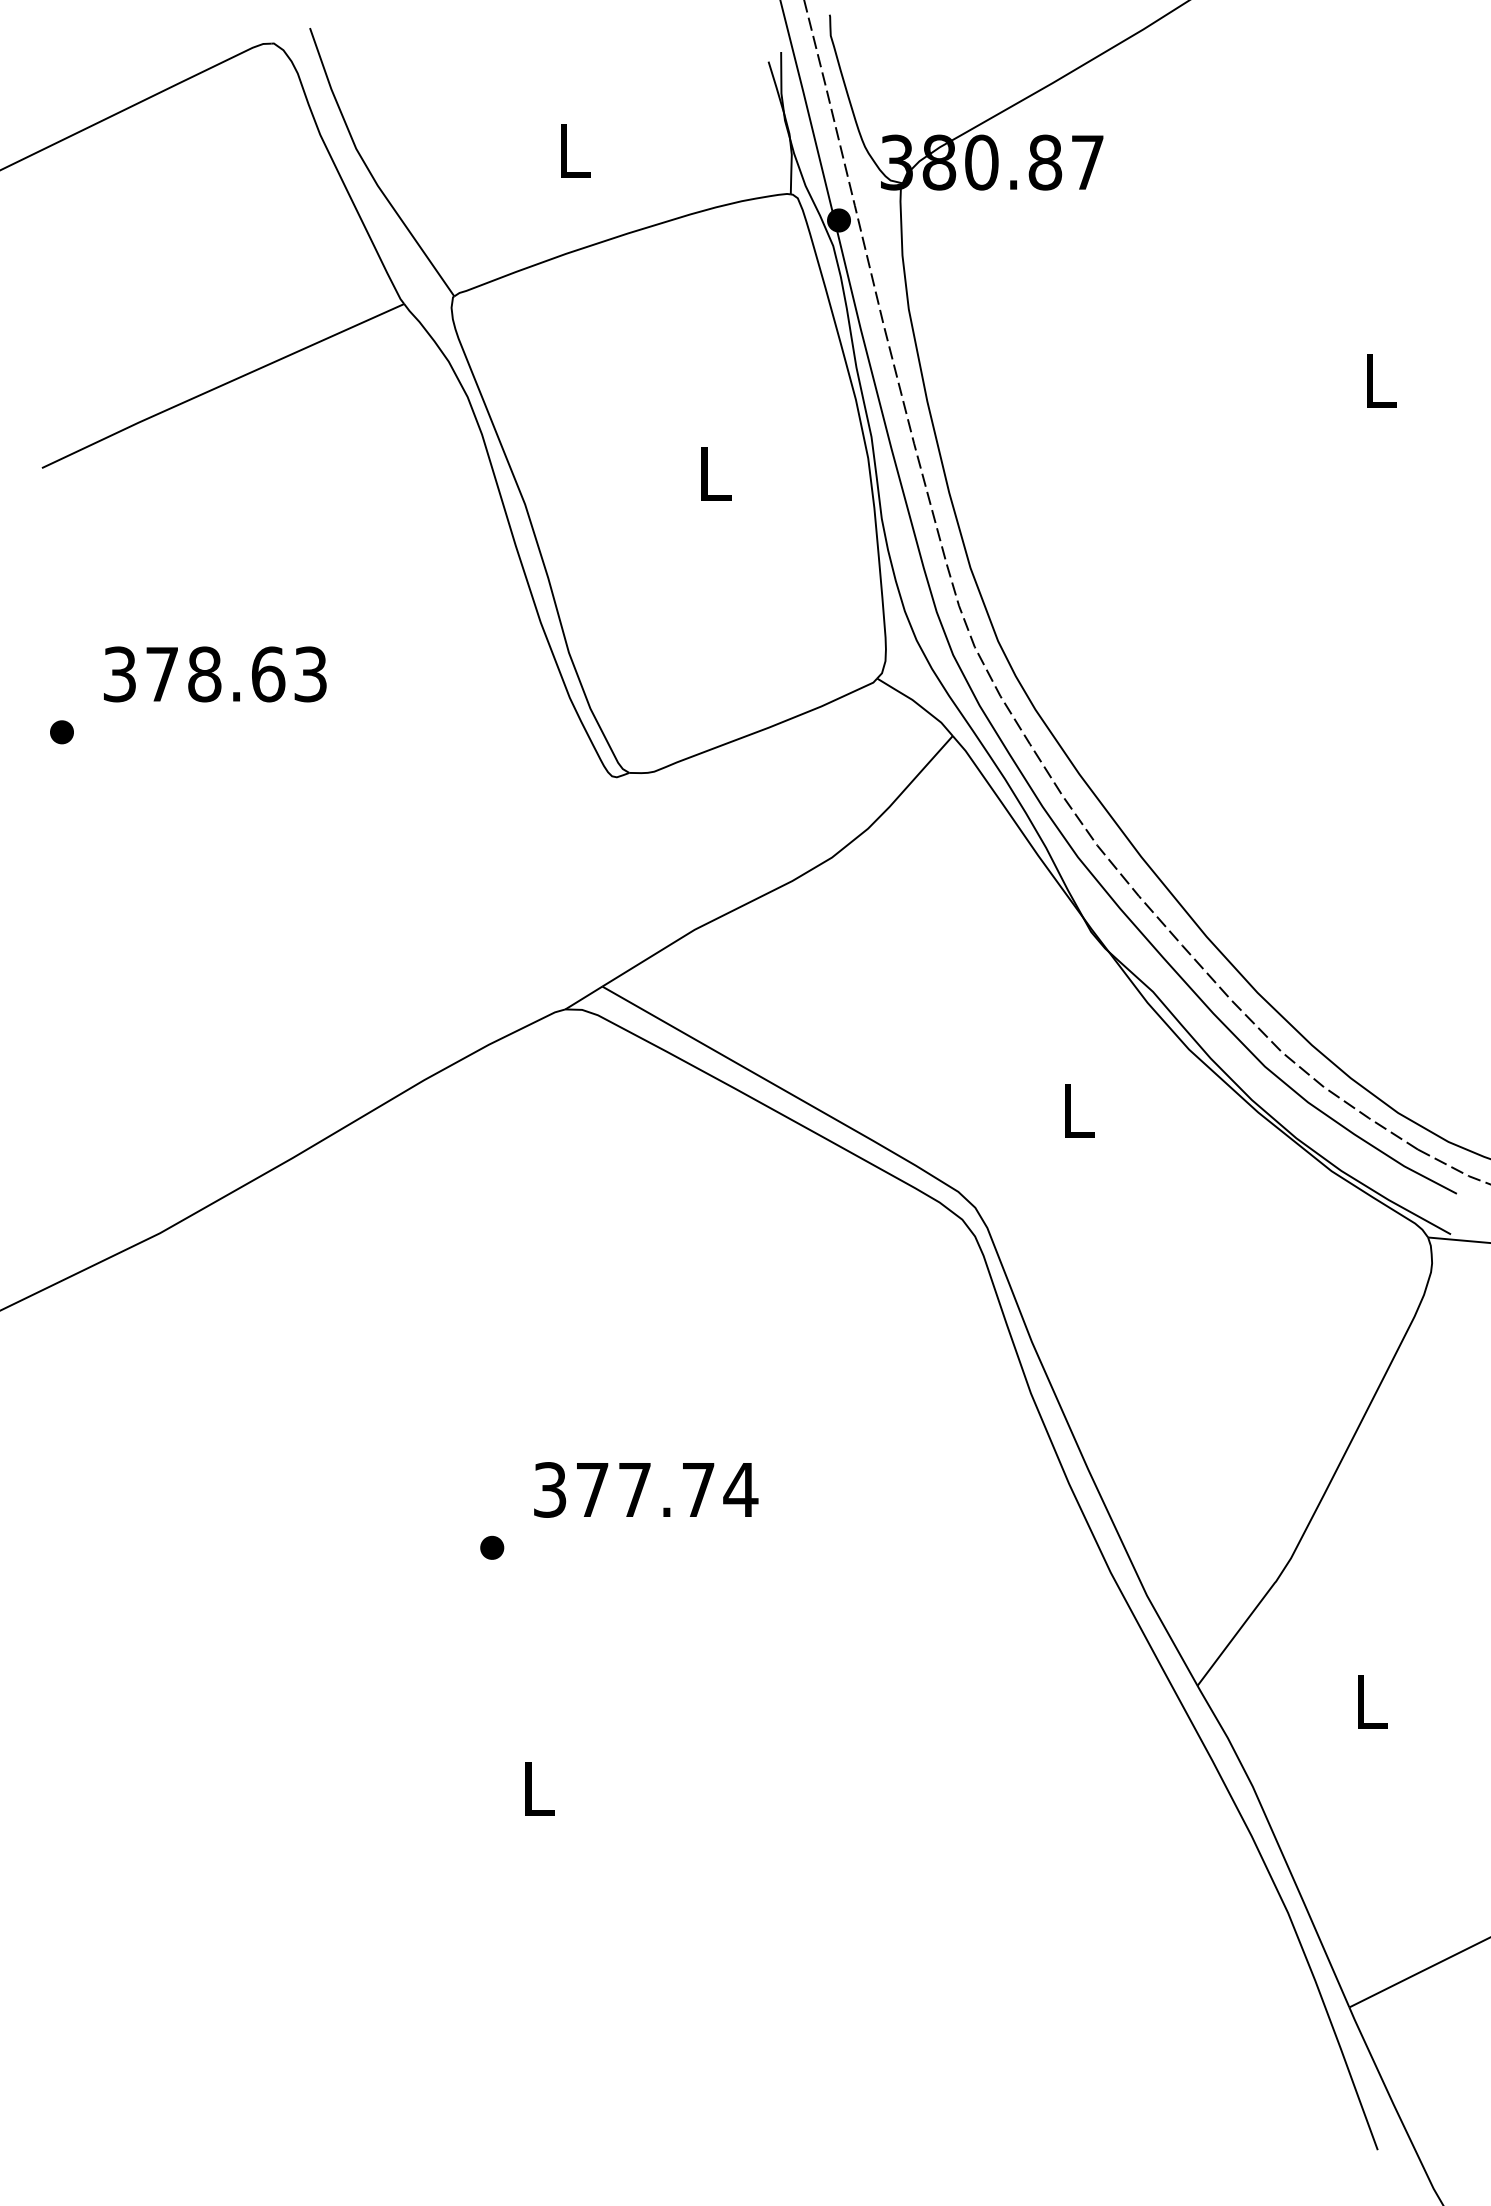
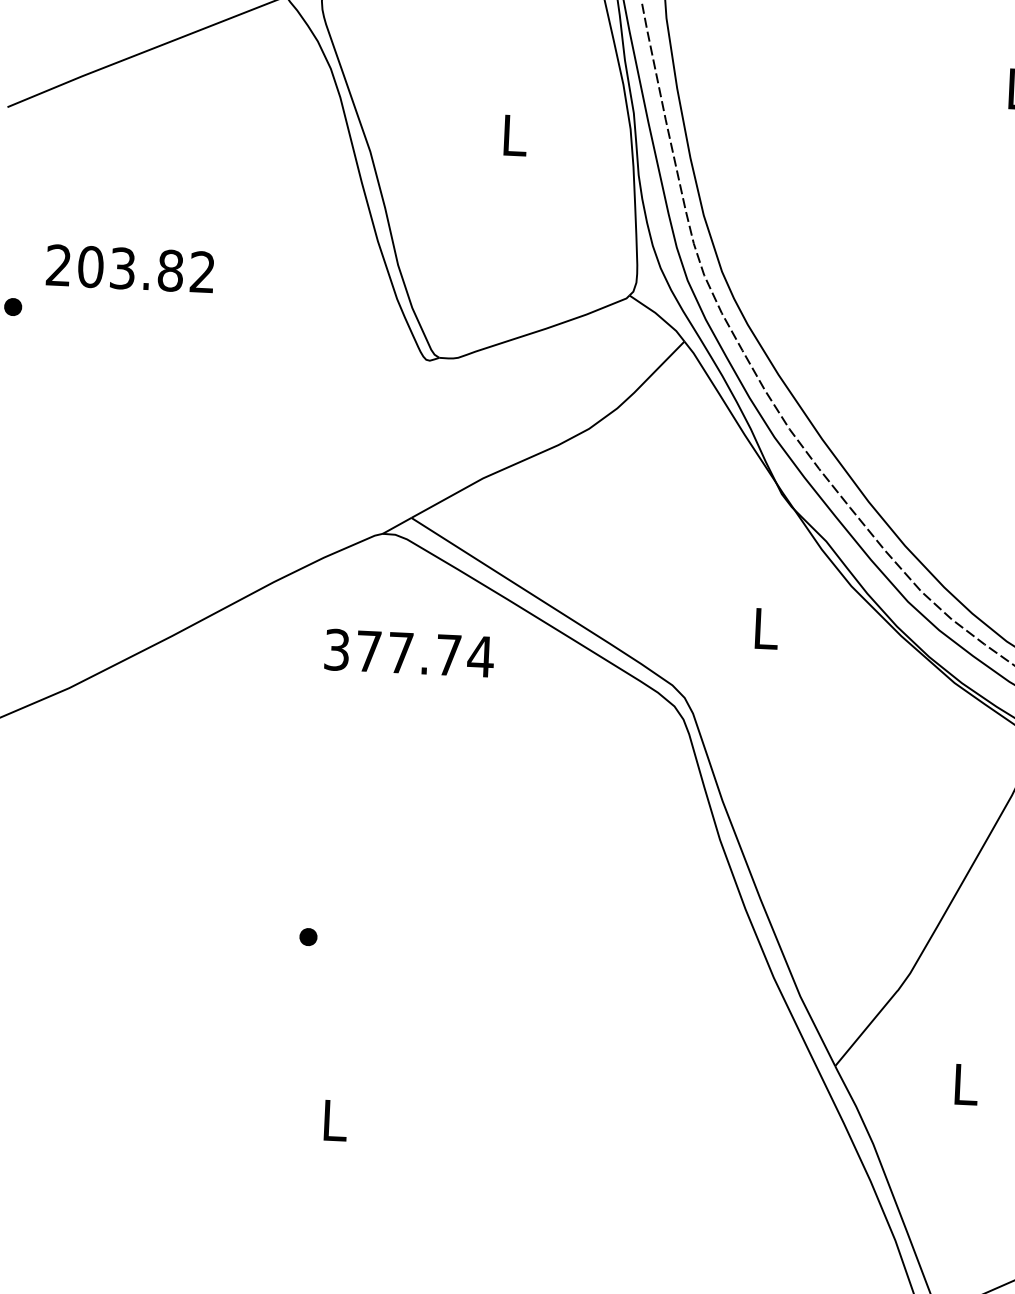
text: (214, 674) -> (130, 268), 378.63 -> 203.82
text: (646, 1489) -> (409, 653), moved

